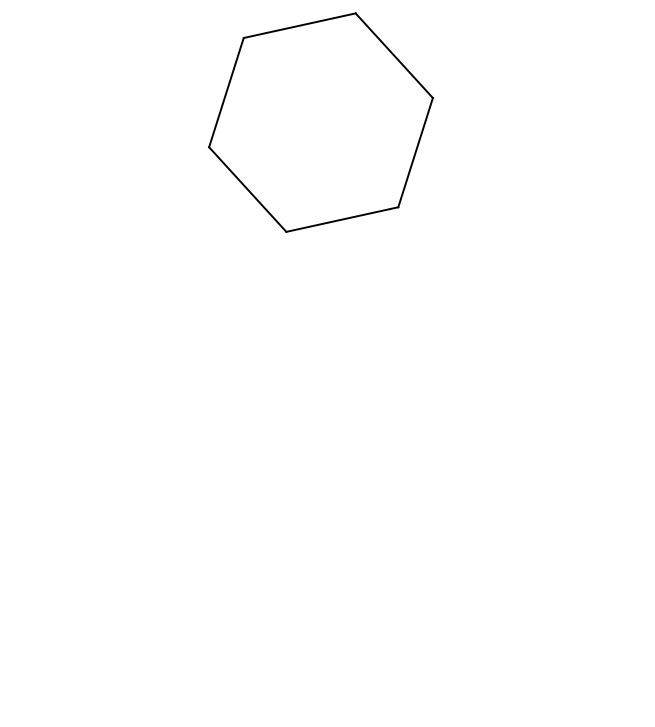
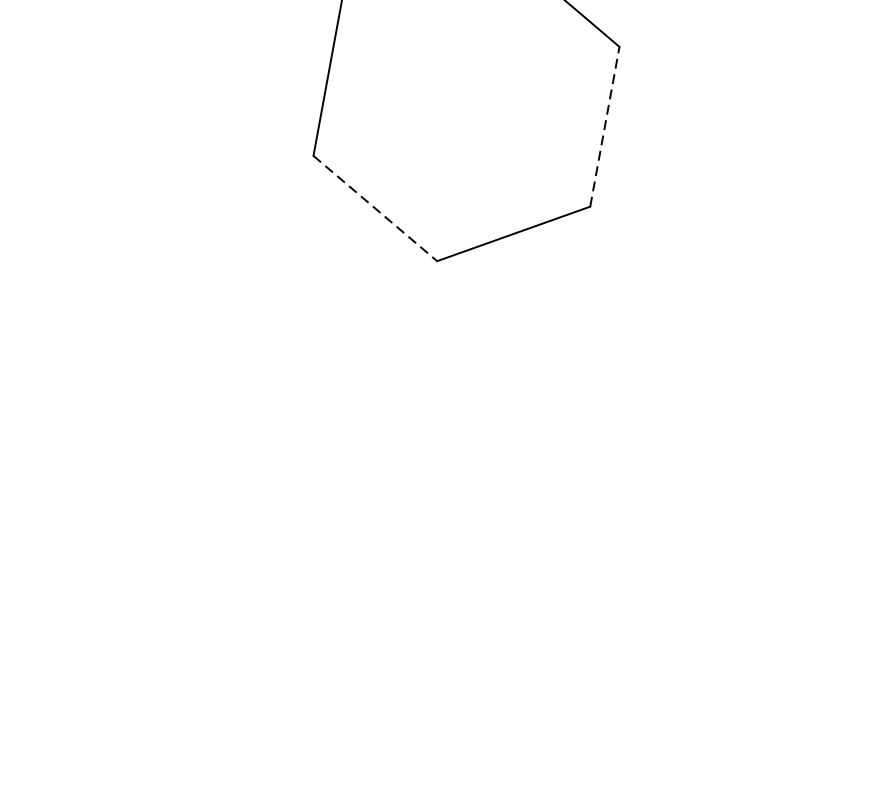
line: (415, 152) -> (604, 126), solid -> dashed
line: (248, 189) -> (376, 208), solid -> dashed

